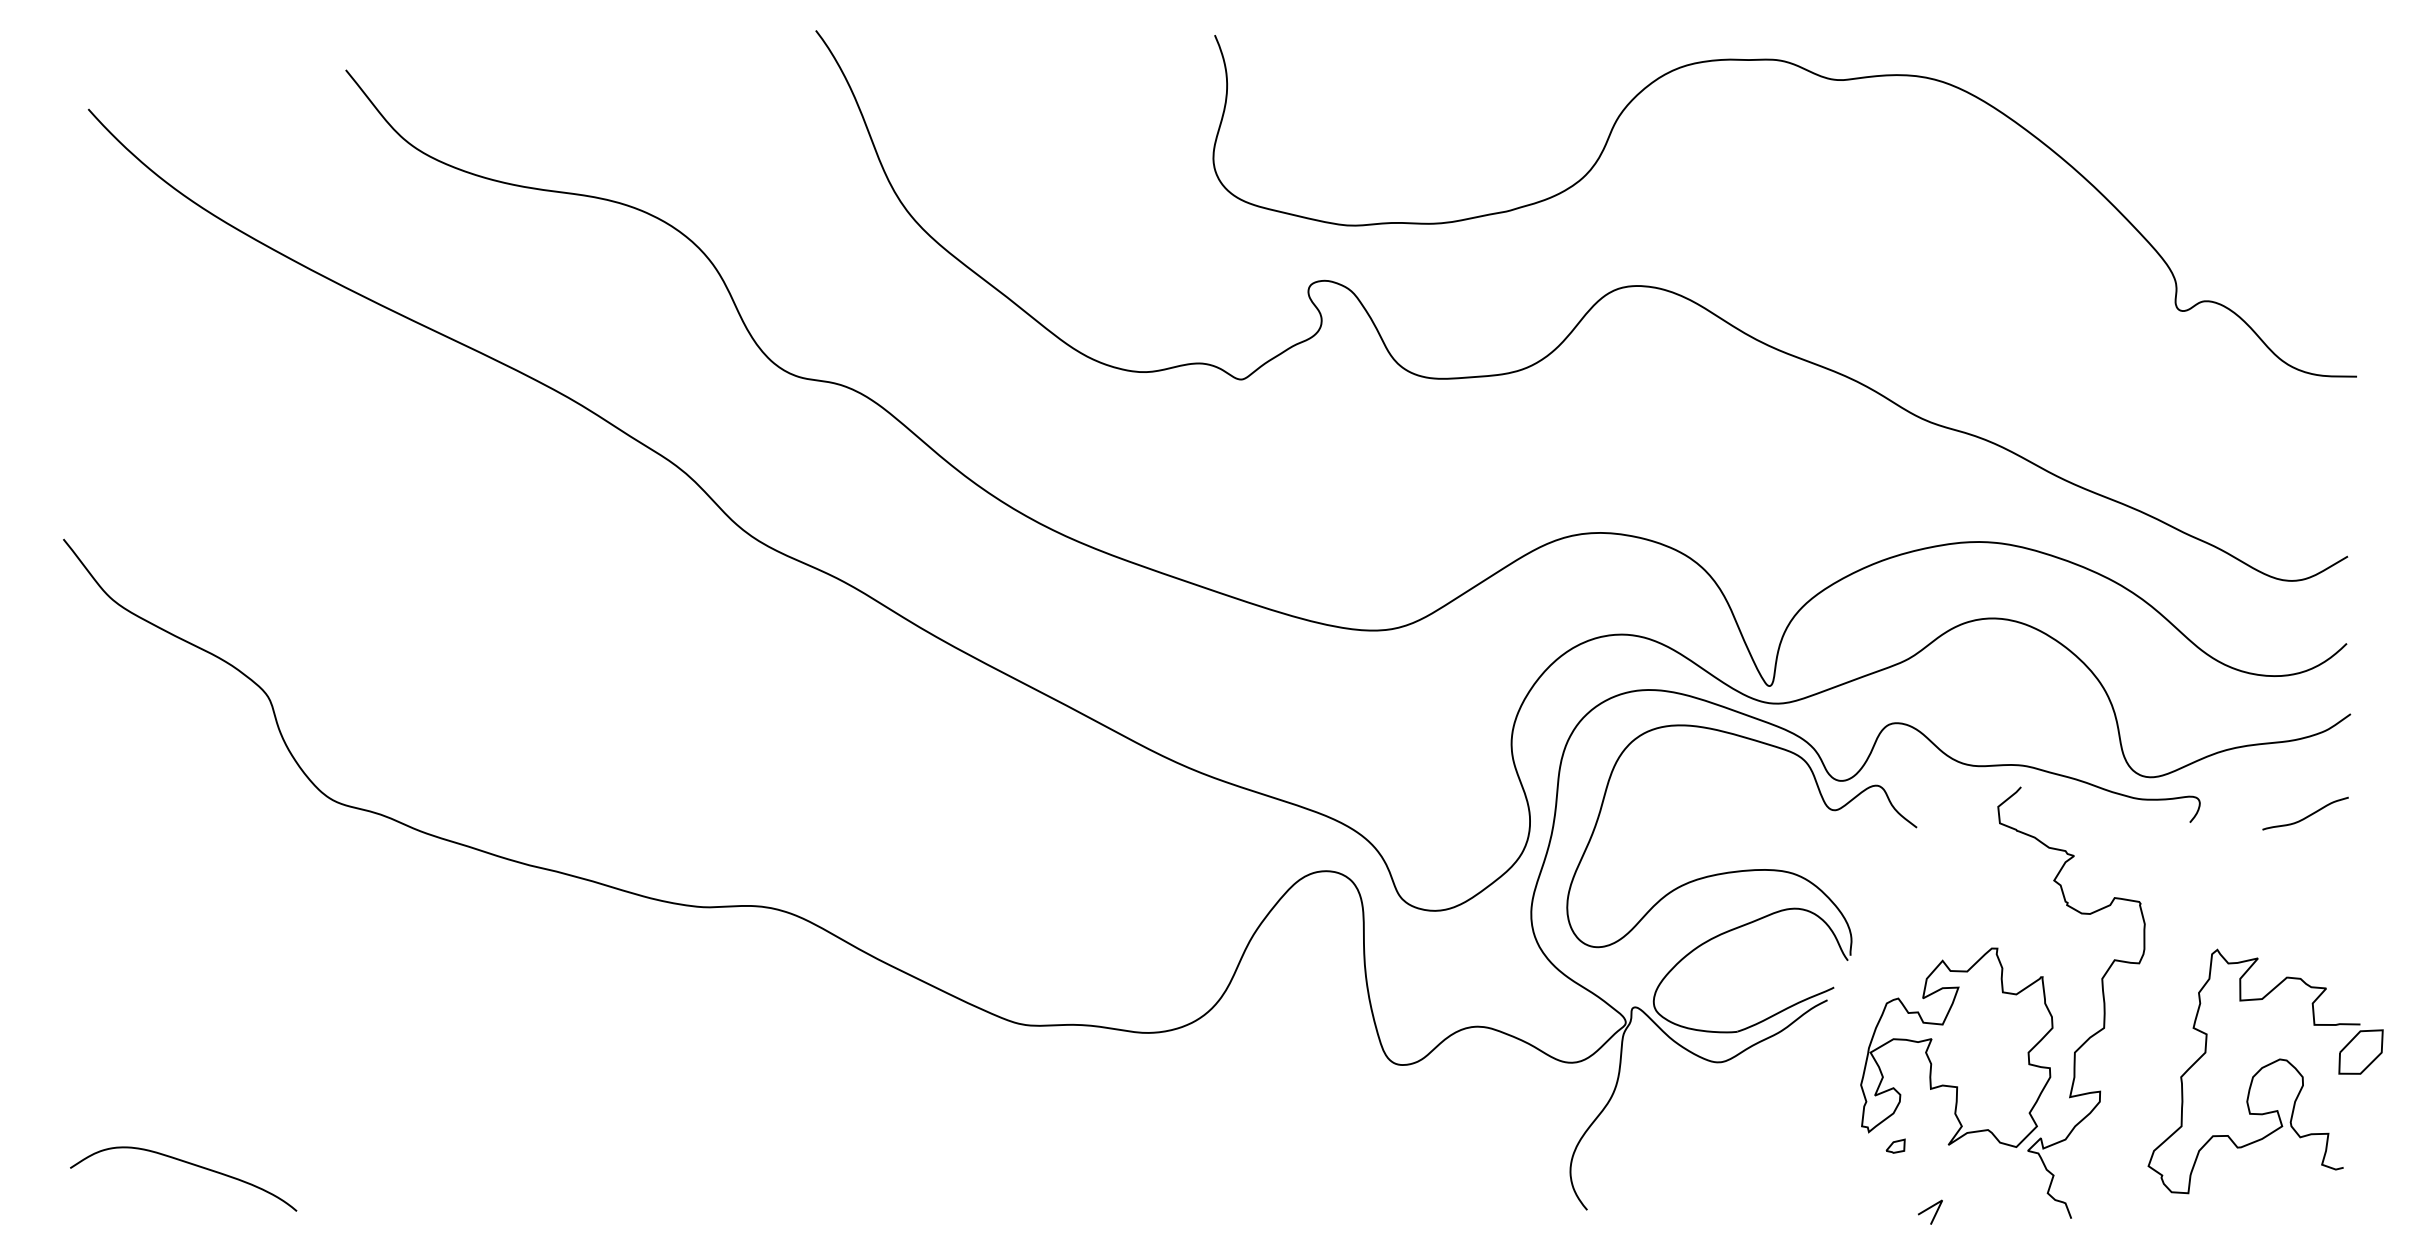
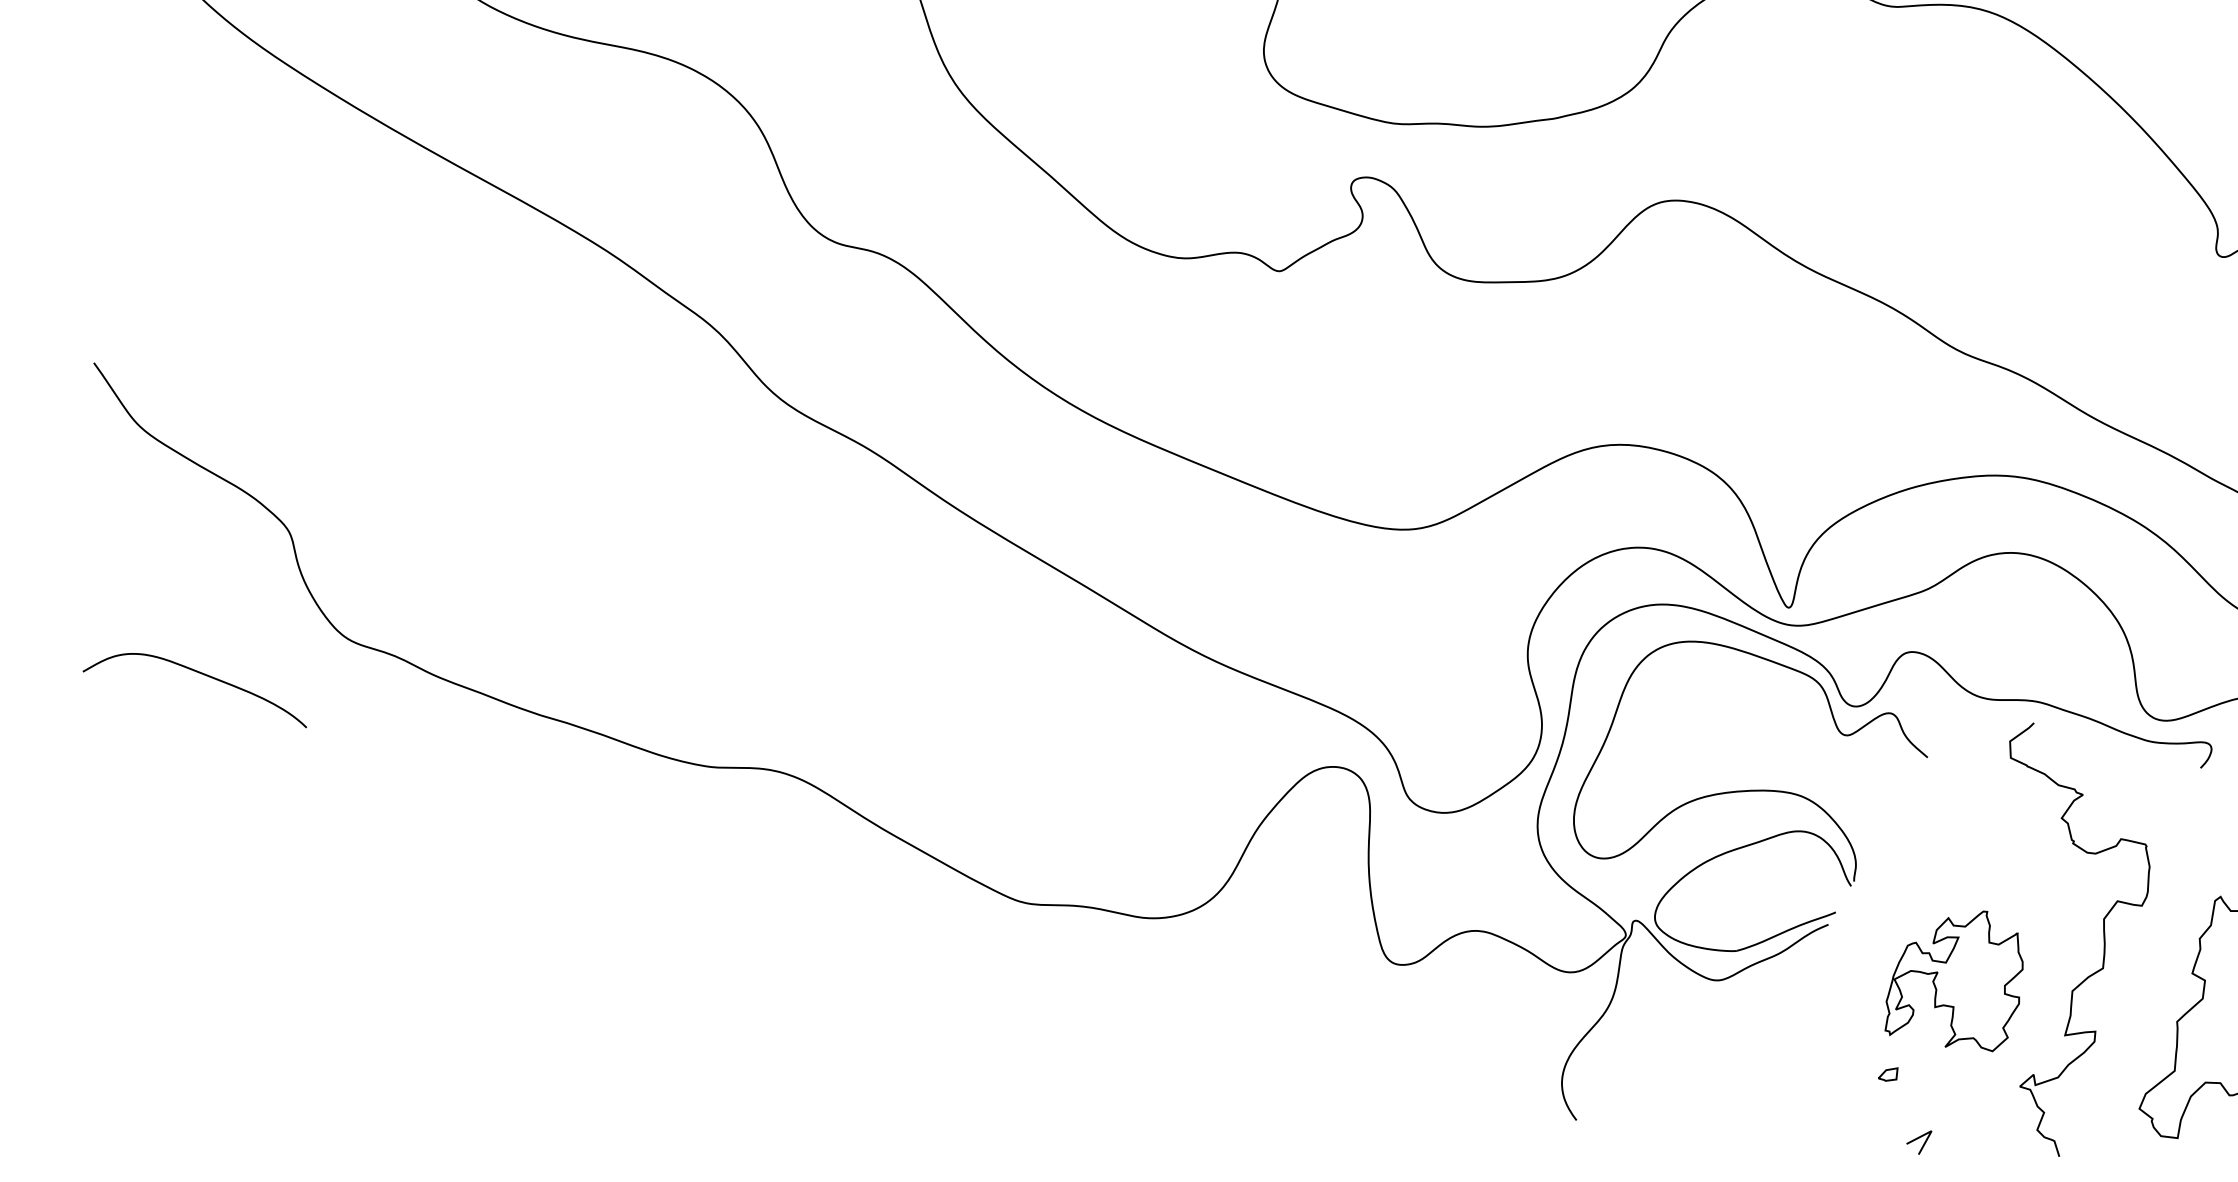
part: (1956, 1047) -> (1954, 979), size x0.7
curve: (189, 1164) -> (202, 674), moved

